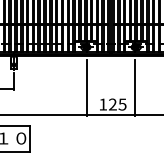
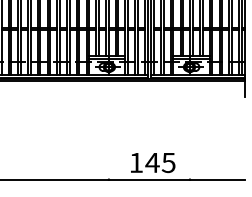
line: (86, 87) -> (108, 134), removed
line: (135, 87) -> (190, 134), removed
text: (112, 104) -> (151, 162), 125 -> 145

